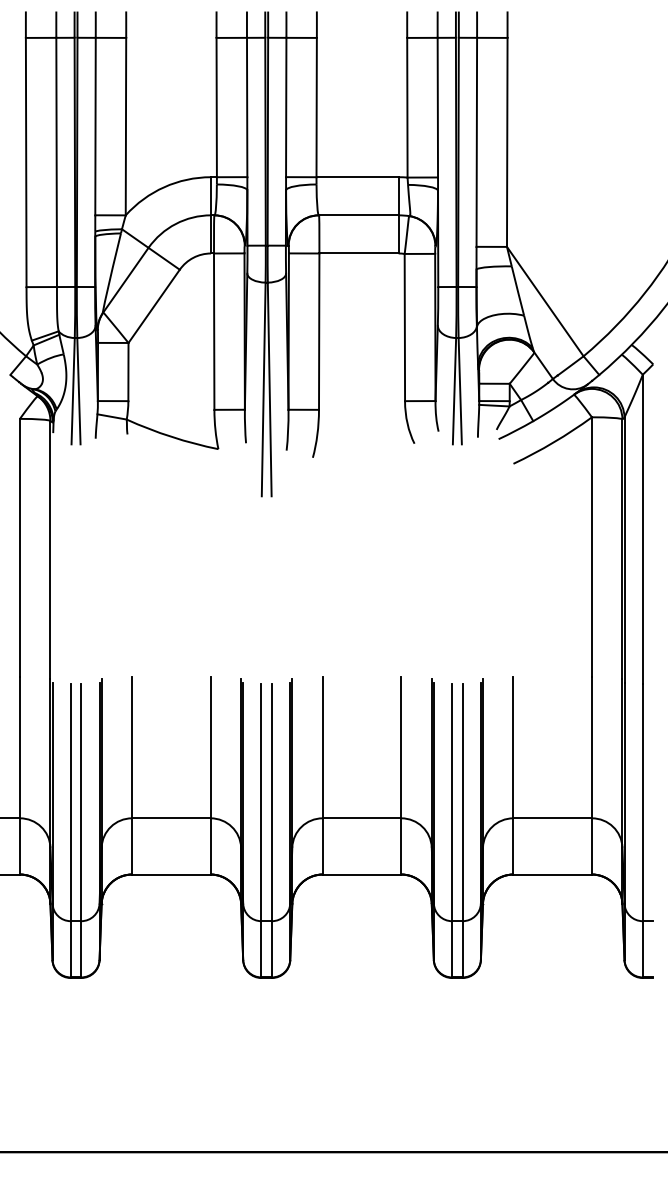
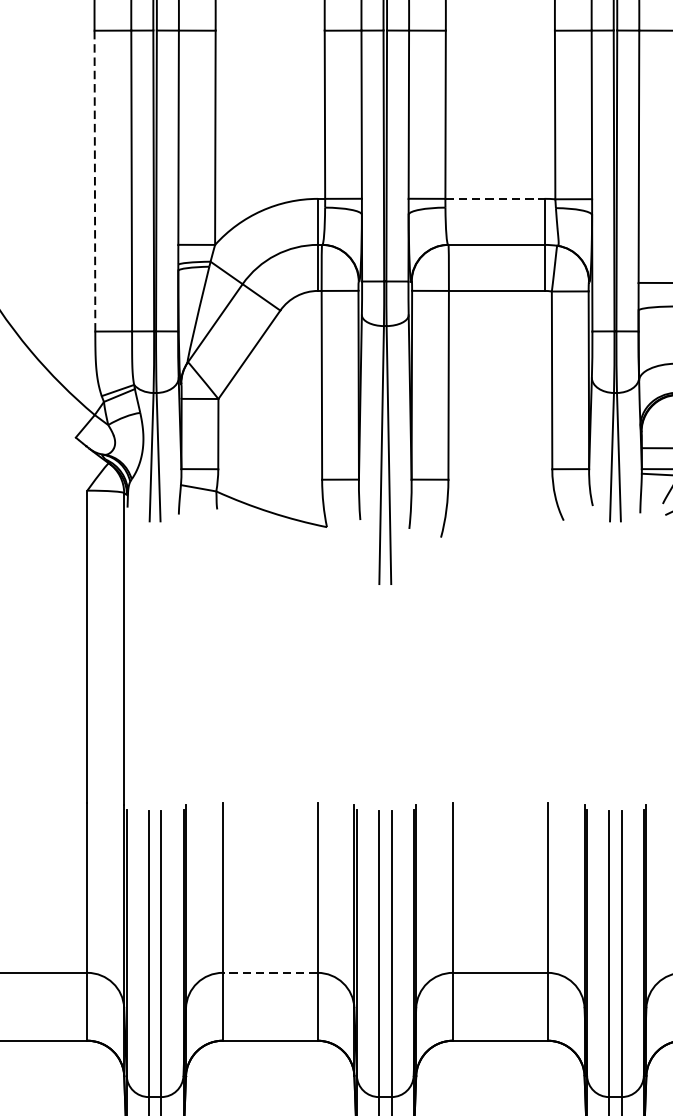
line: (26, 162) -> (95, 181), solid -> dashed
line: (358, 177) -> (496, 199), solid -> dashed
line: (170, 818) -> (269, 973), solid -> dashed

